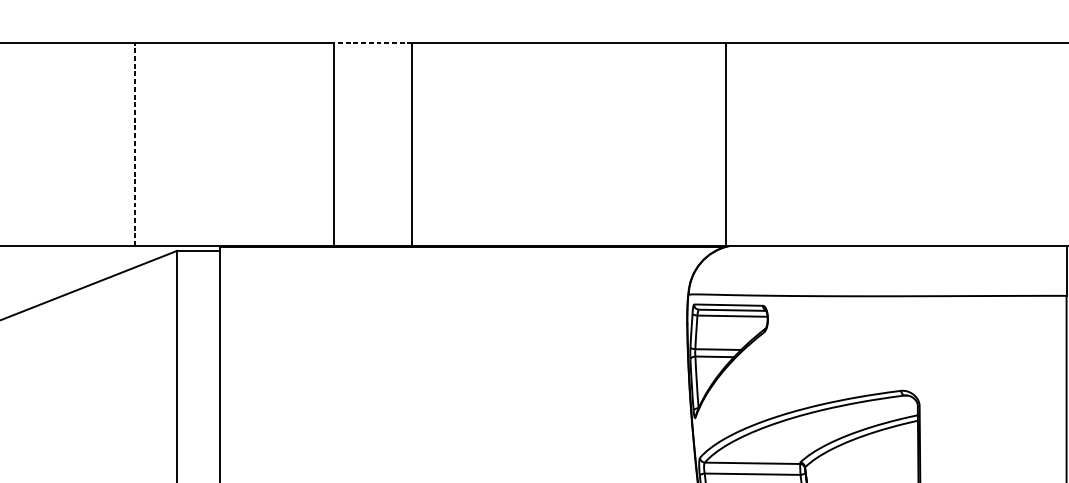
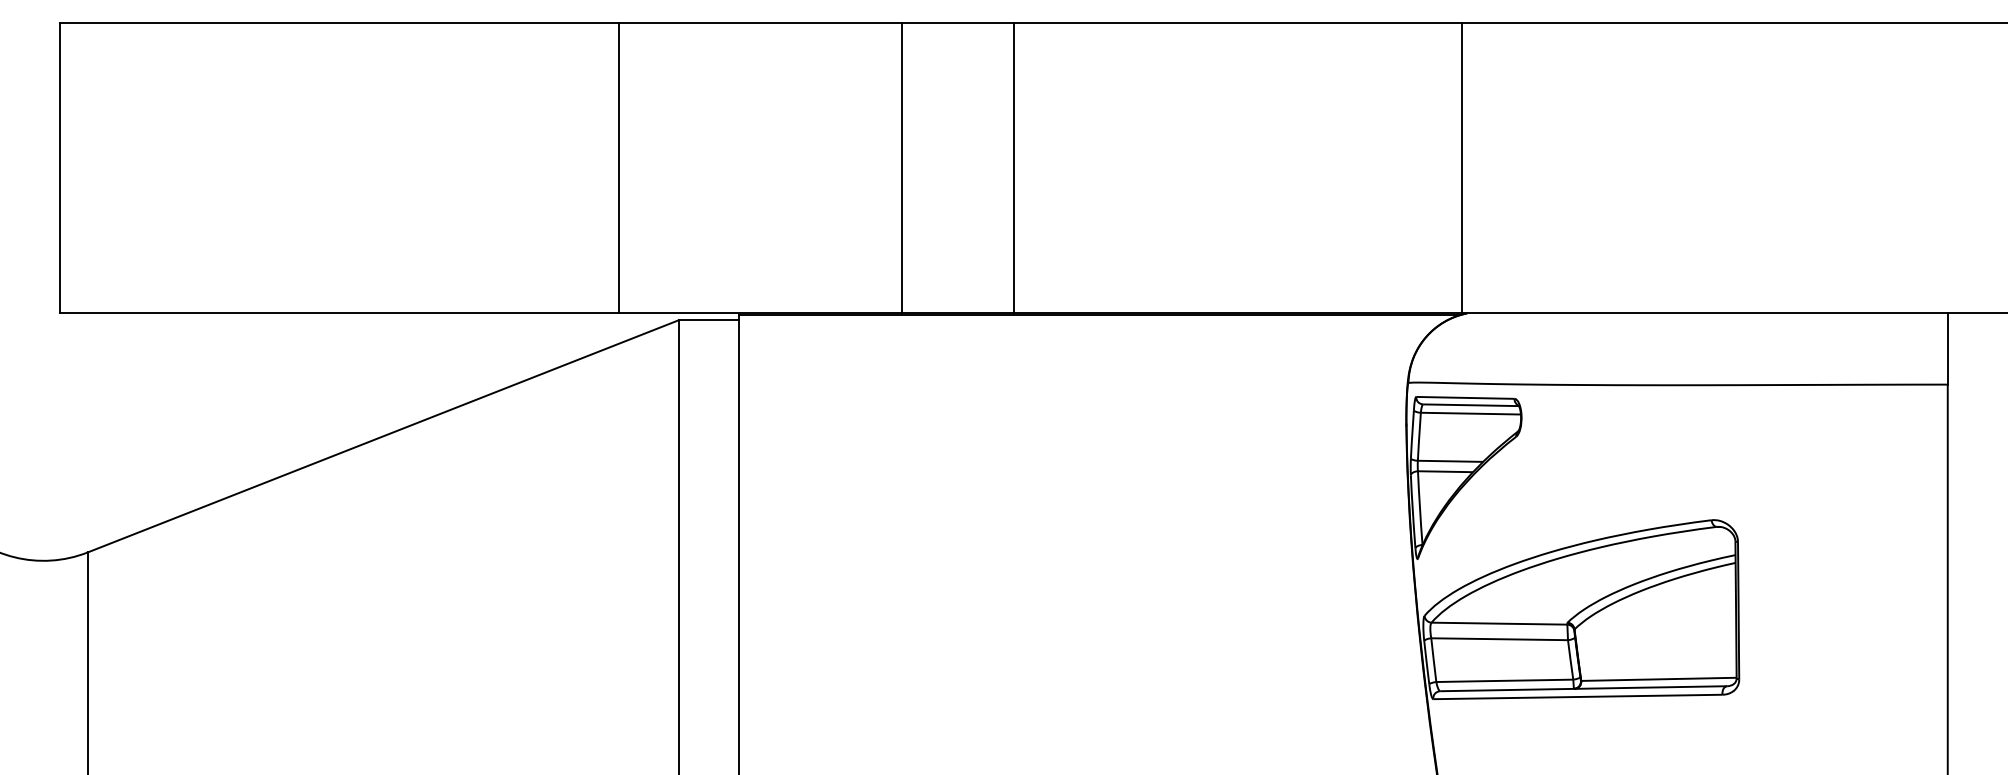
line: (372, 42) -> (957, 23), dashed -> solid
line: (135, 143) -> (618, 167), dashed -> solid

